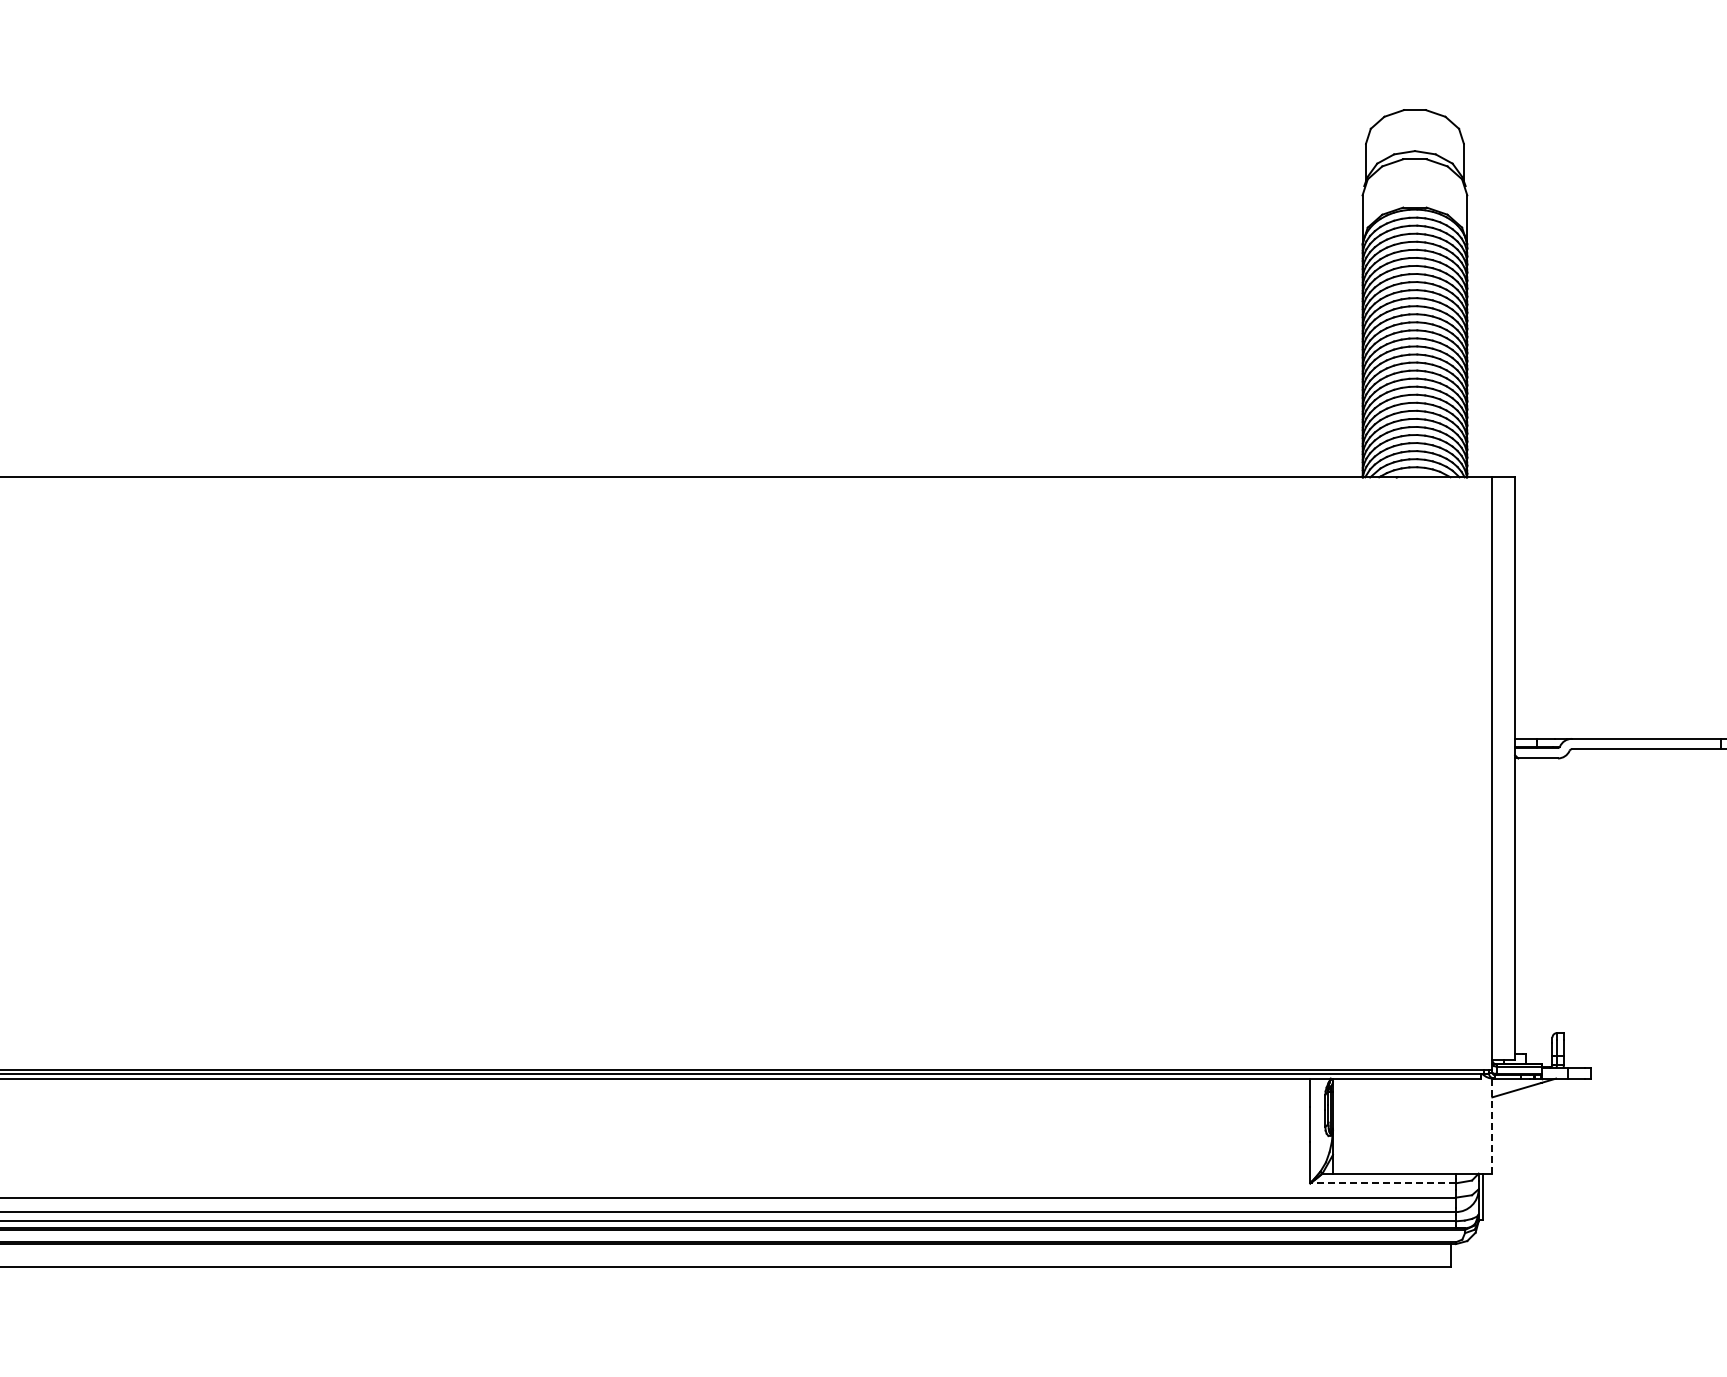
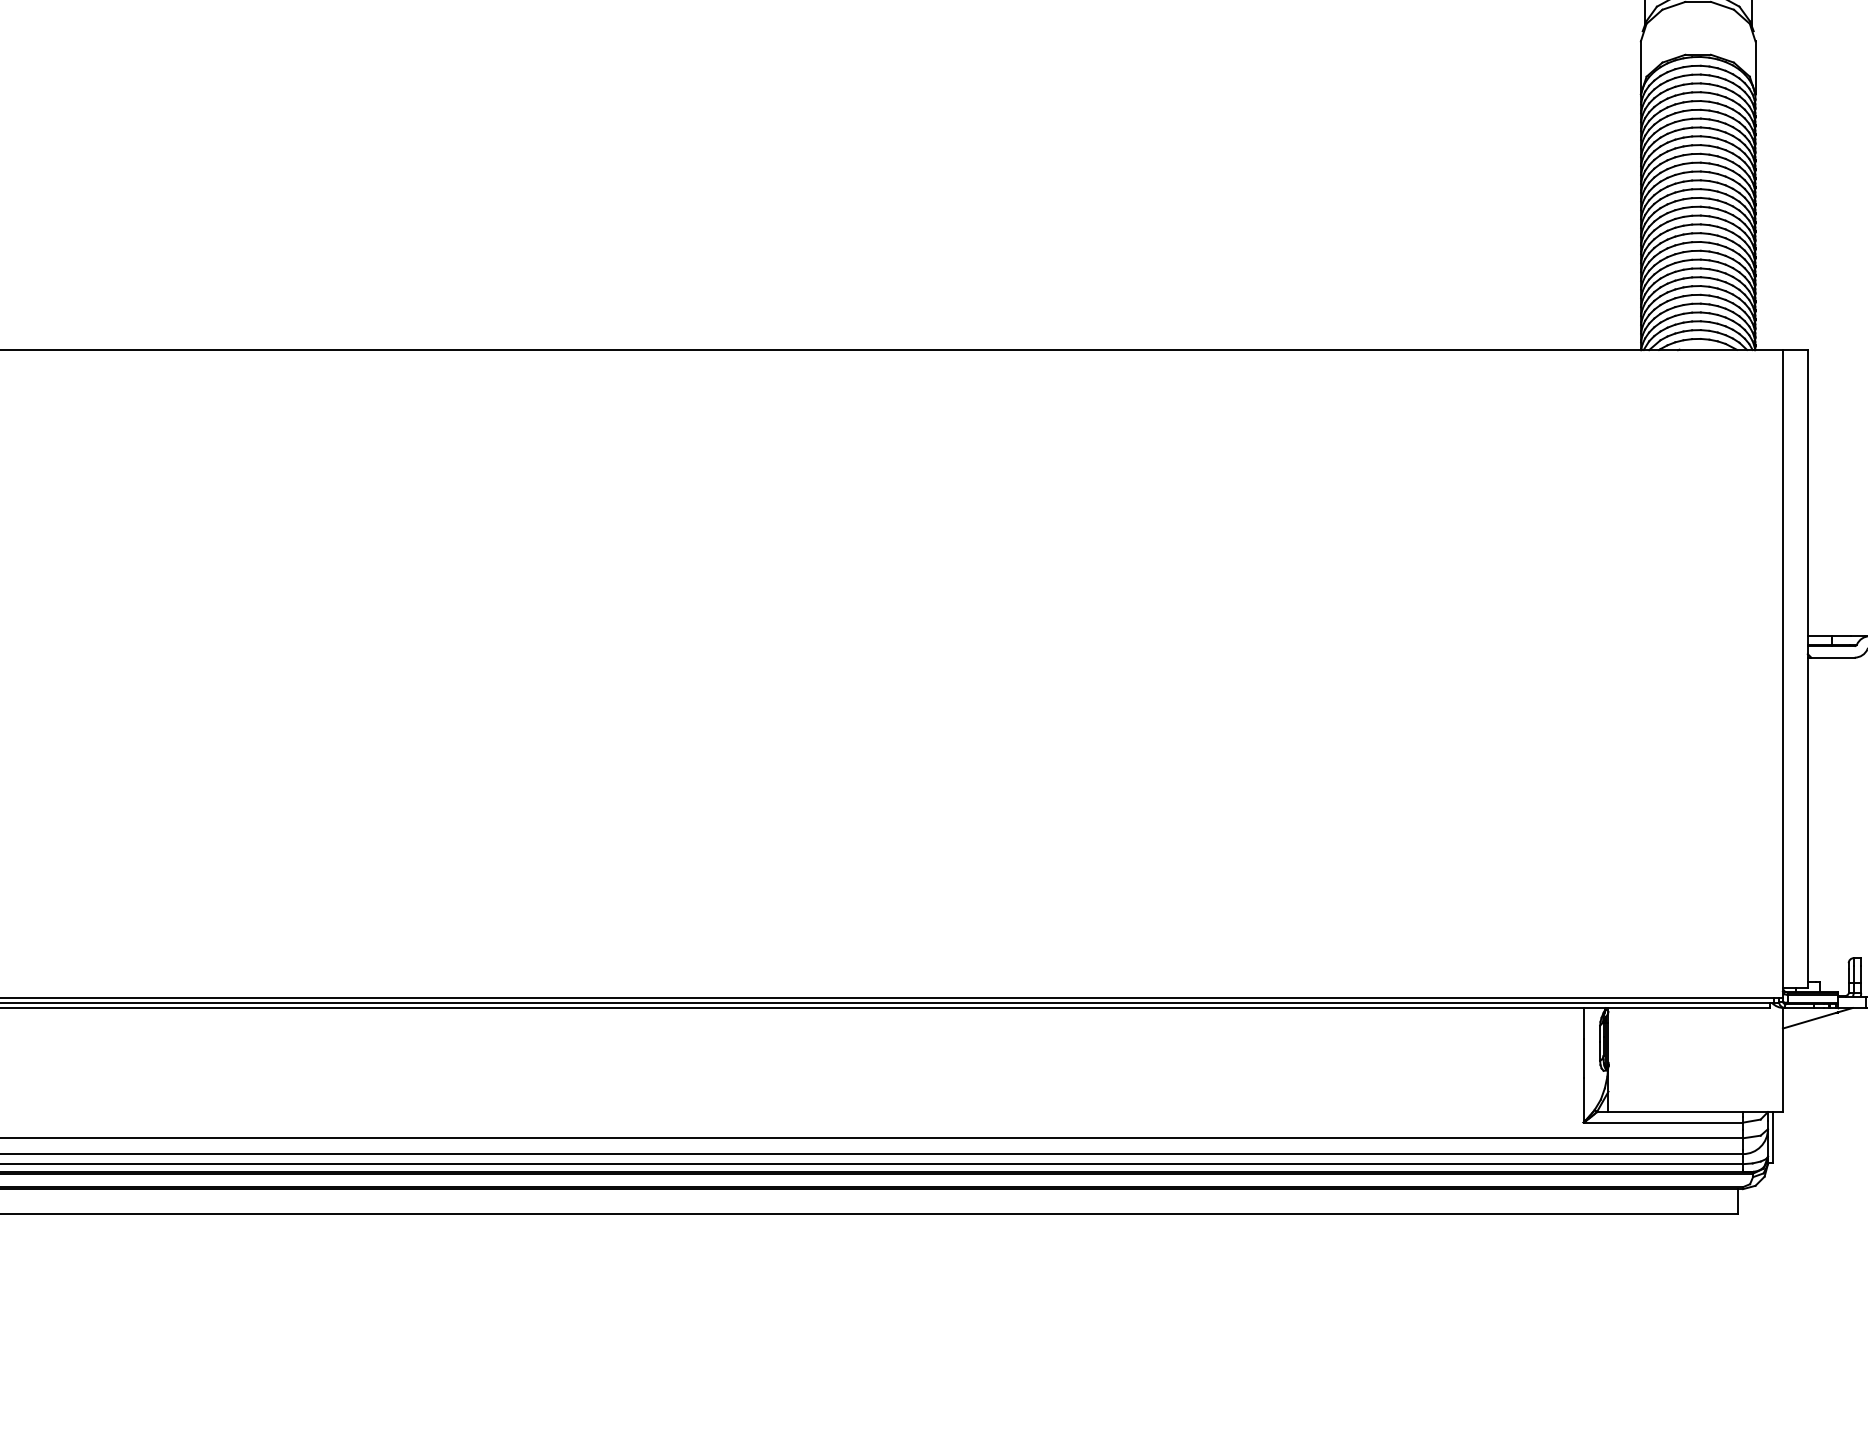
line: (1492, 1126) -> (1783, 1060), dashed -> solid
line: (1383, 1183) -> (1663, 1122), dashed -> solid

